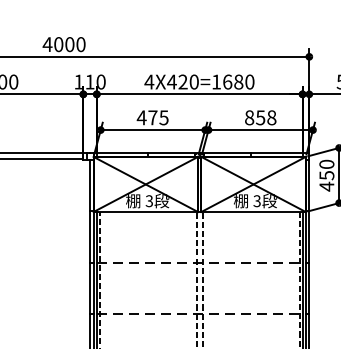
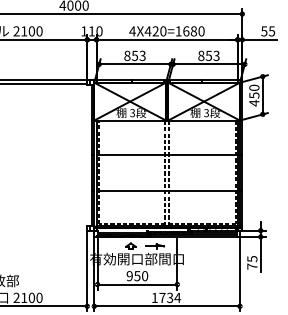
text: (152, 117) -> (134, 55), 475 -> 853
text: (271, 117) -> (216, 55), 858 -> 853
line: (200, 262) -> (167, 155), dashed -> solid
line: (200, 313) -> (167, 190), dashed -> solid

